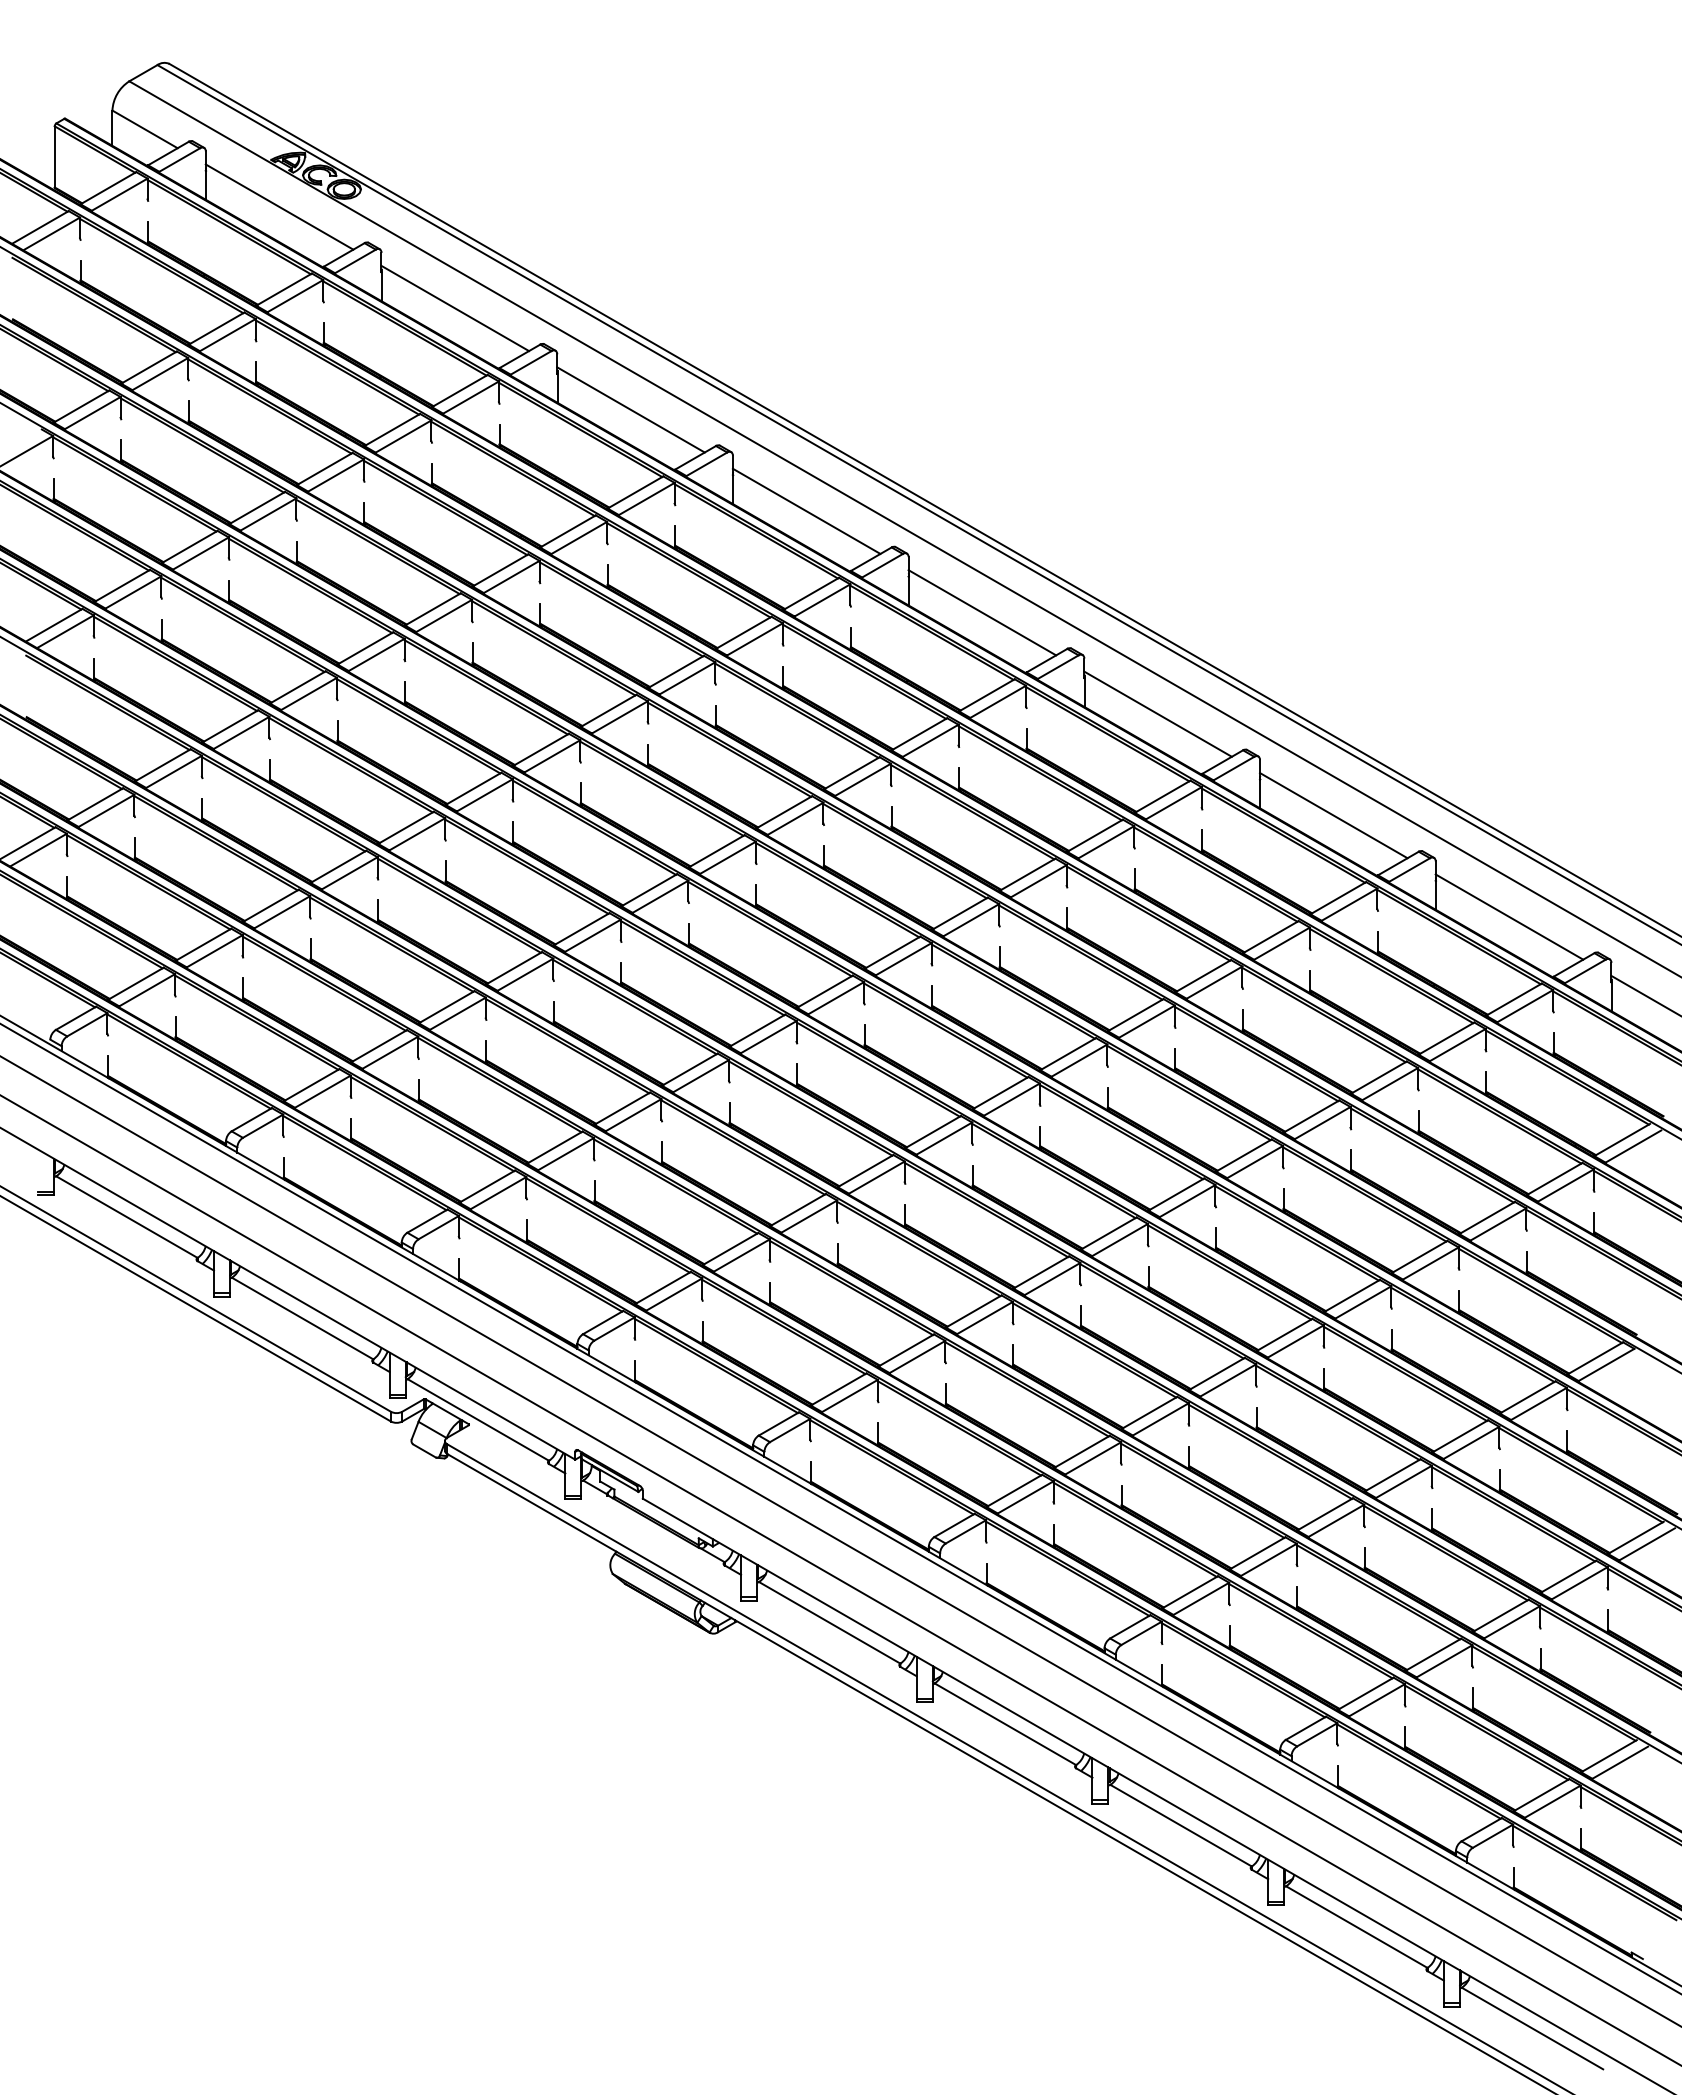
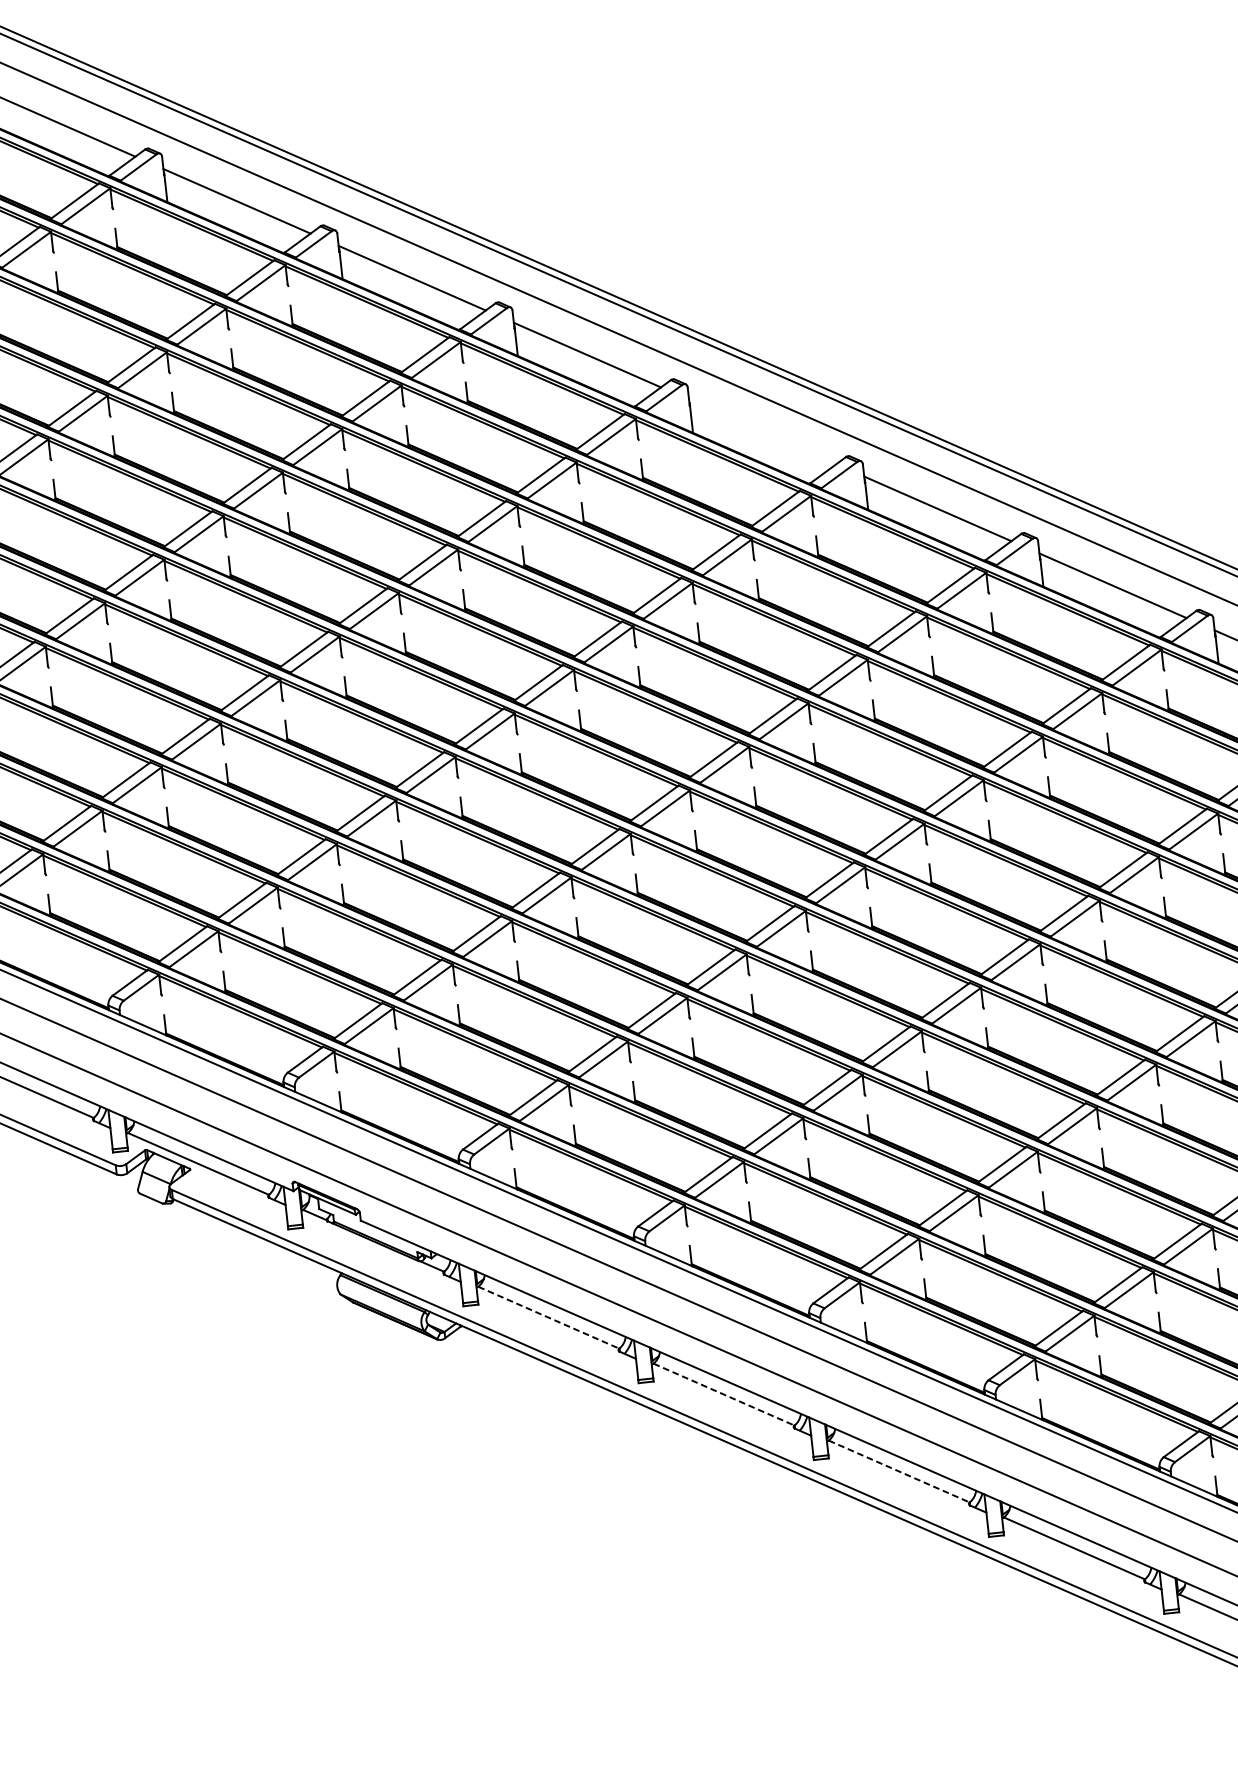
line: (1157, 713) -> (762, 431), removed
line: (829, 1622) -> (548, 1317), solid -> dashed
line: (1005, 1724) -> (724, 1394), solid -> dashed
line: (1181, 1825) -> (899, 1471), solid -> dashed

